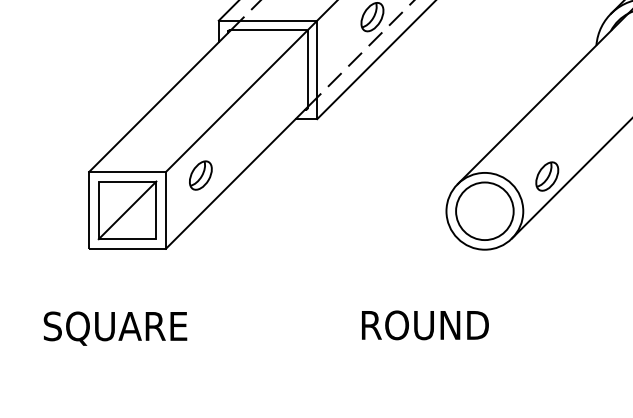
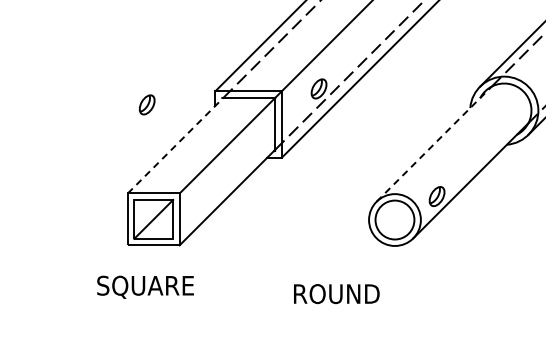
line: (543, 97) -> (434, 143), solid -> dashed
line: (159, 100) -> (175, 145), solid -> dashed
part: (201, 174) -> (147, 104), moved
text: (424, 326) -> (336, 294), moved
text: (115, 327) -> (145, 286), moved

